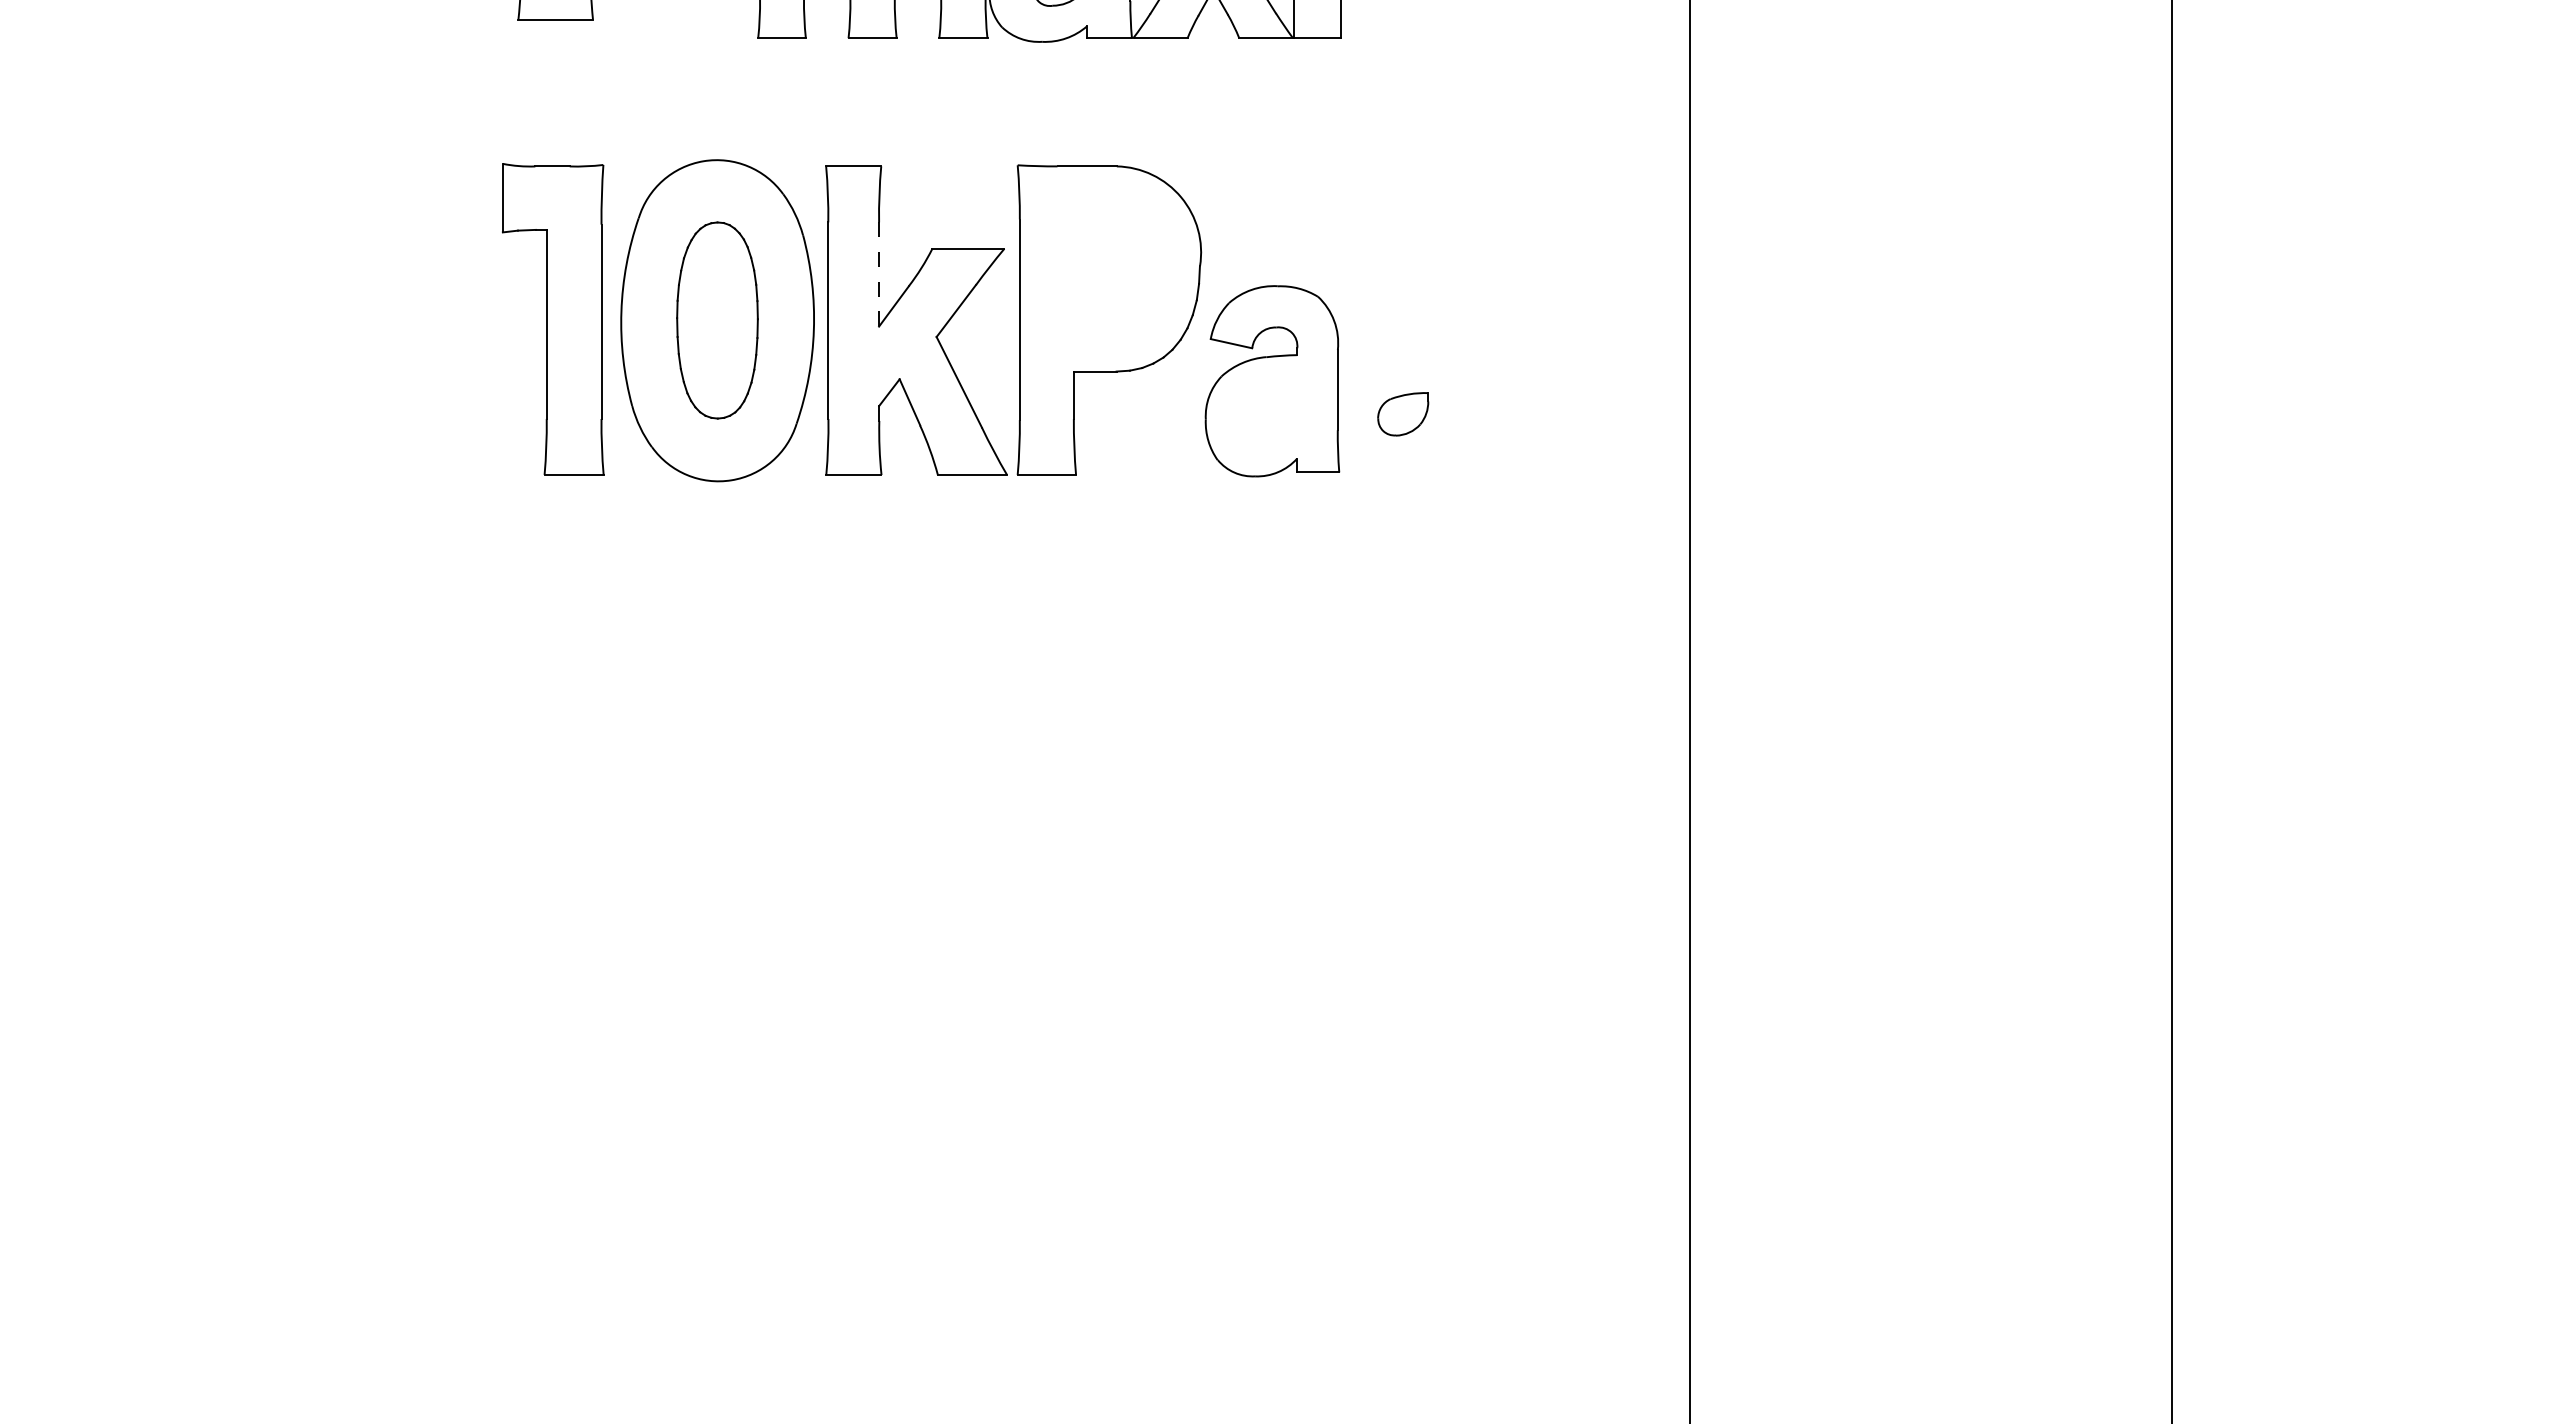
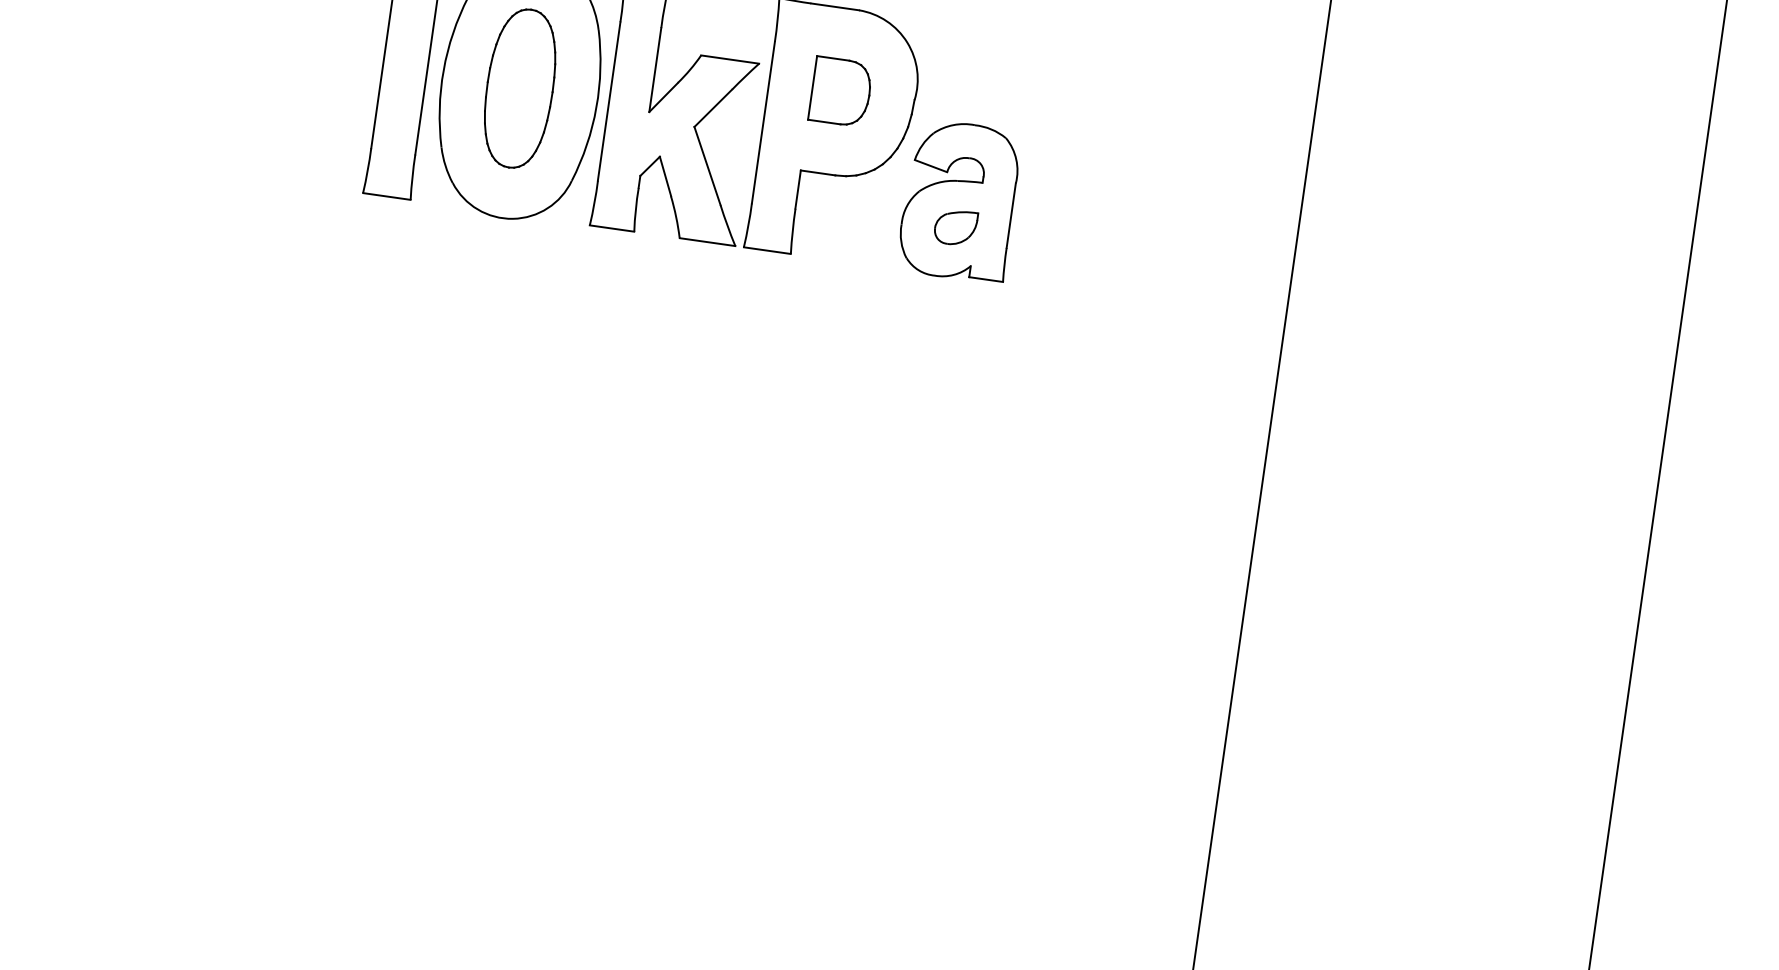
part: (1109, 268) -> (841, 91), added
line: (879, 275) -> (655, 70), dashed -> solid
part: (1403, 414) -> (955, 227), moved

